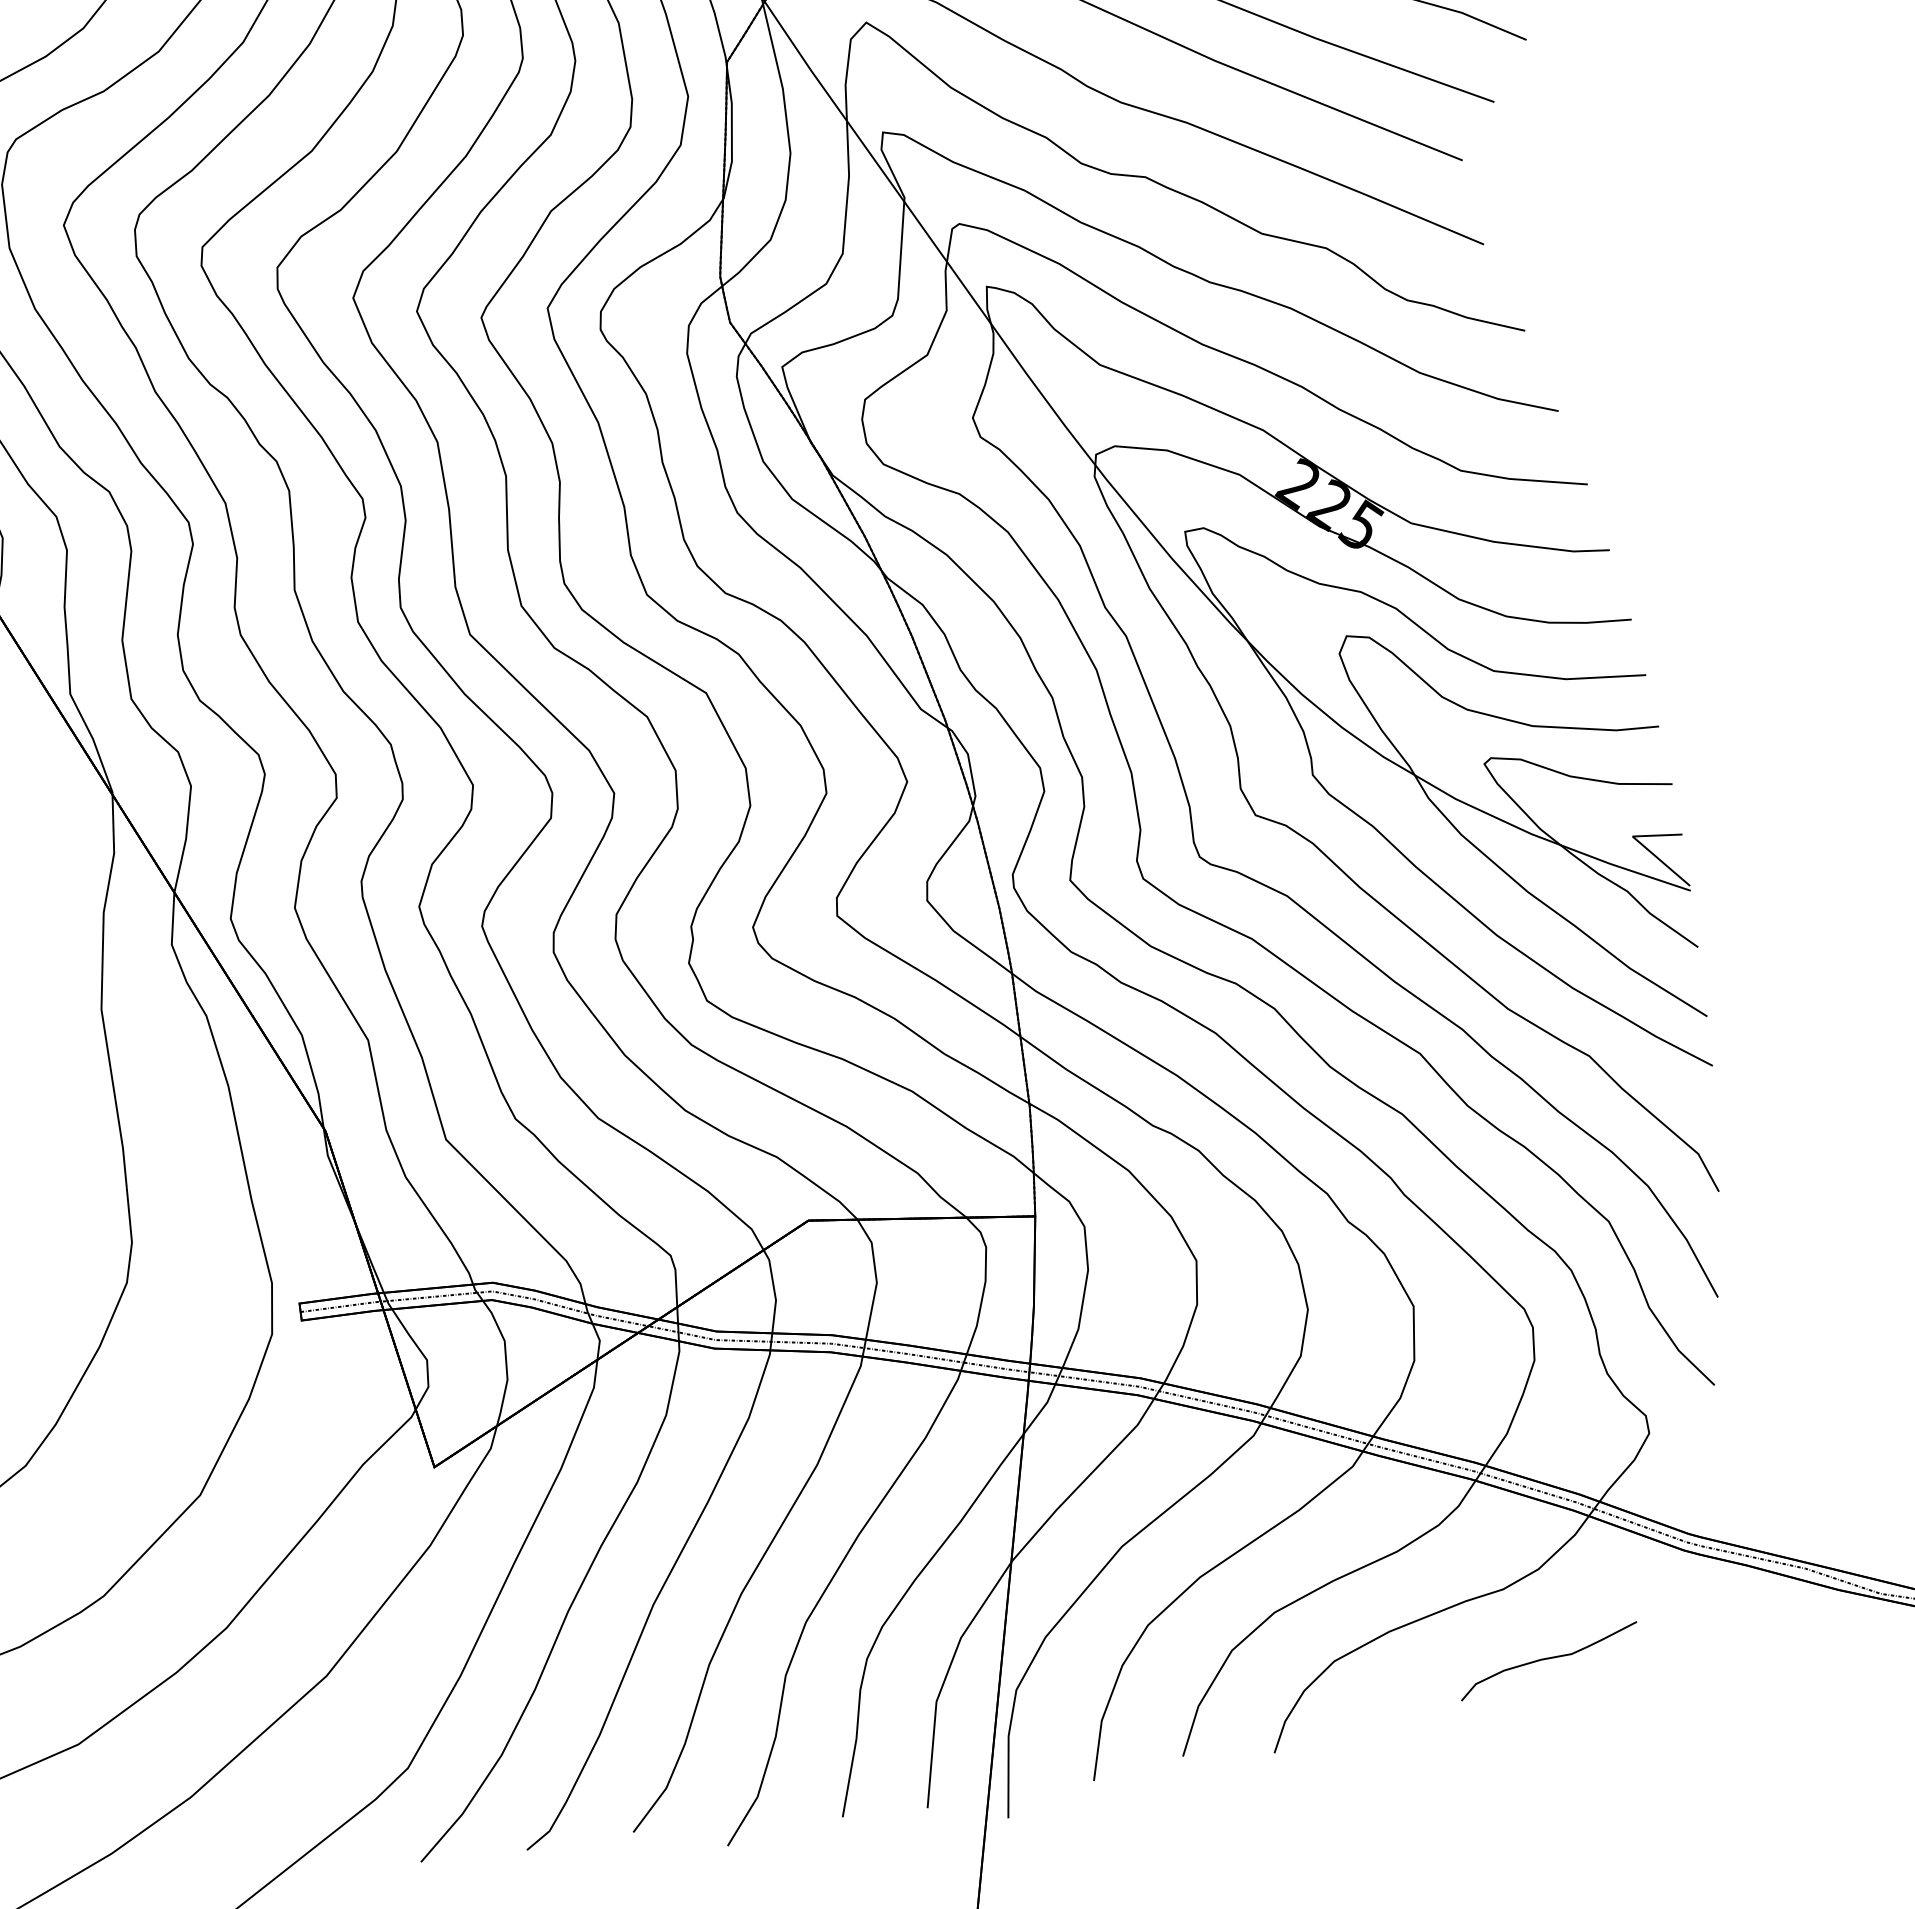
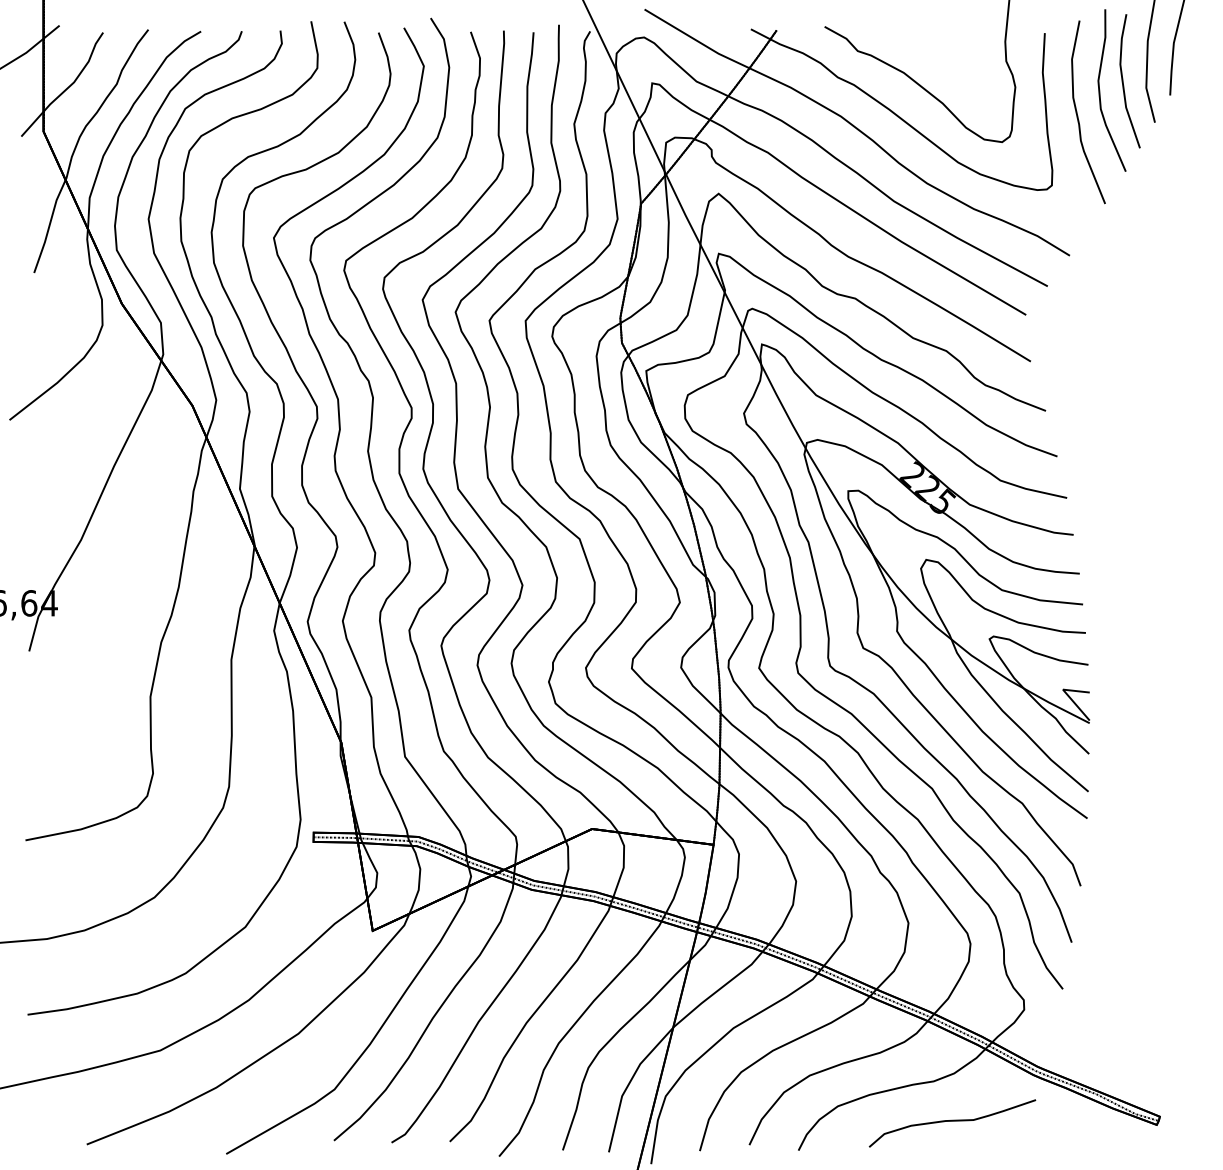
part: (1549, 1661) -> (952, 1123), size x1.67

